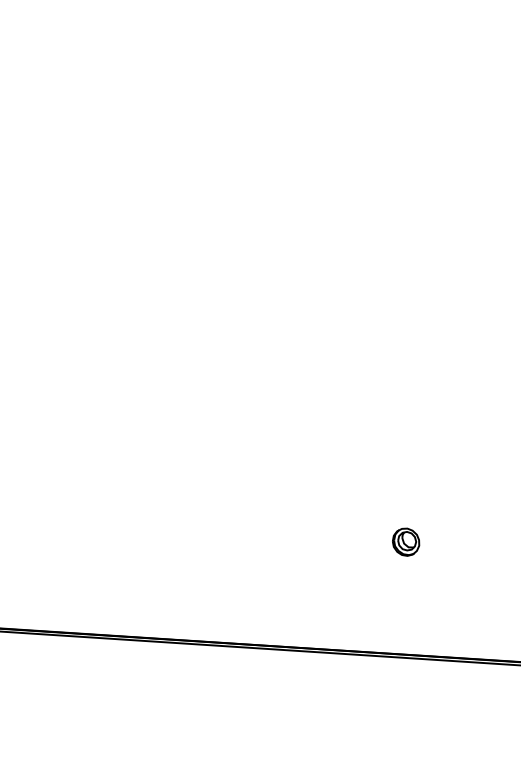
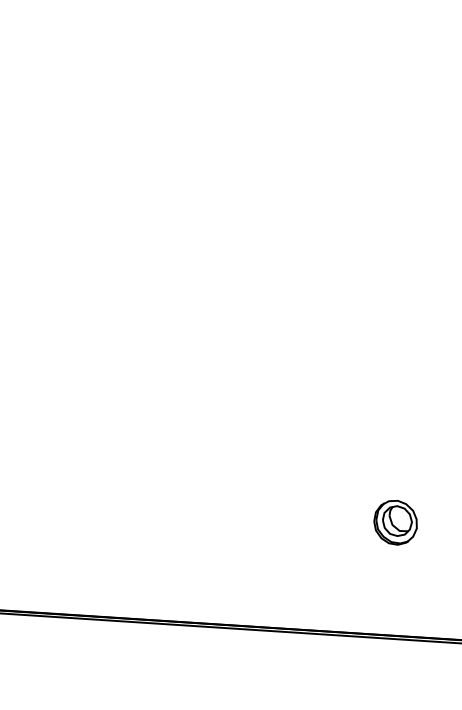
part: (406, 541) -> (396, 521), size x1.6

